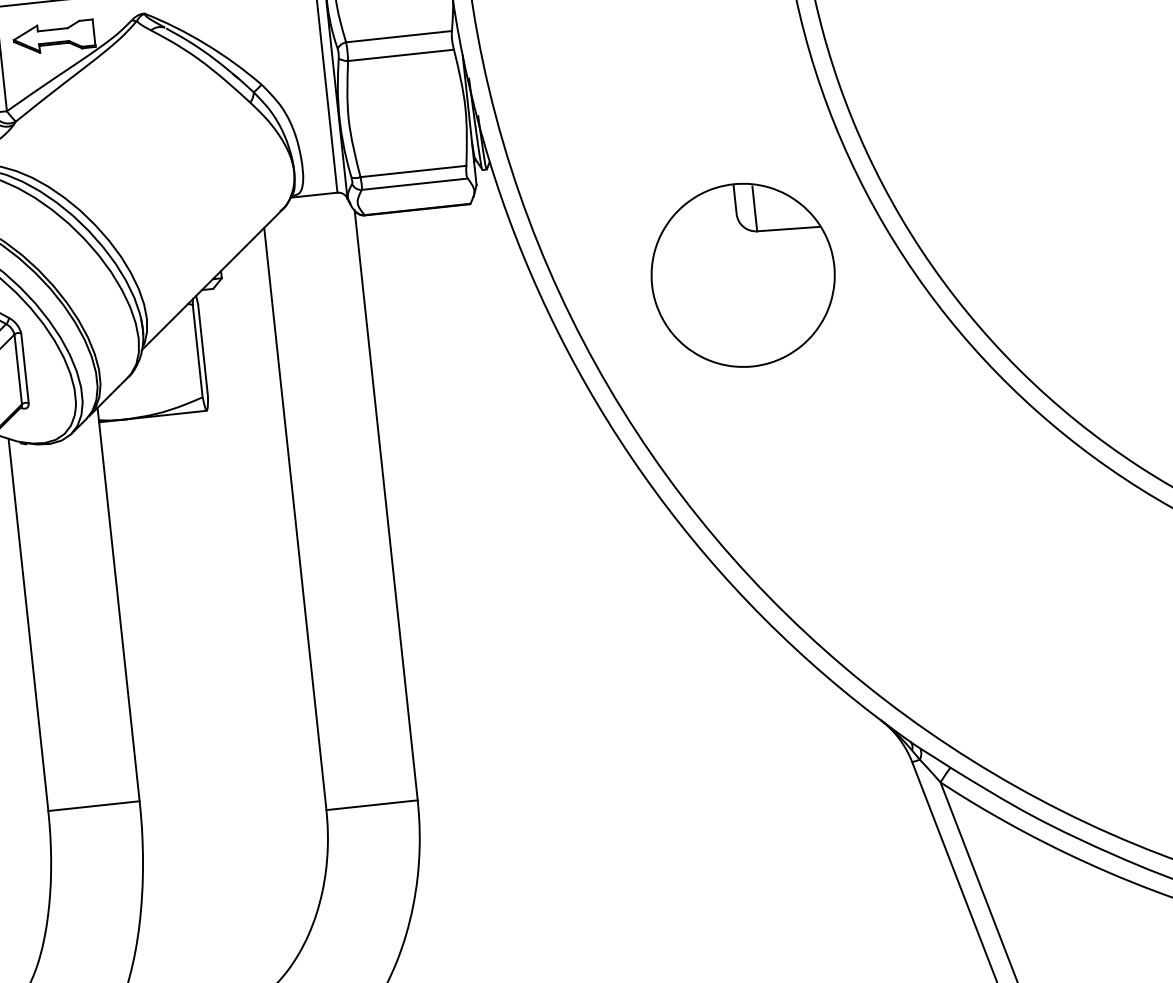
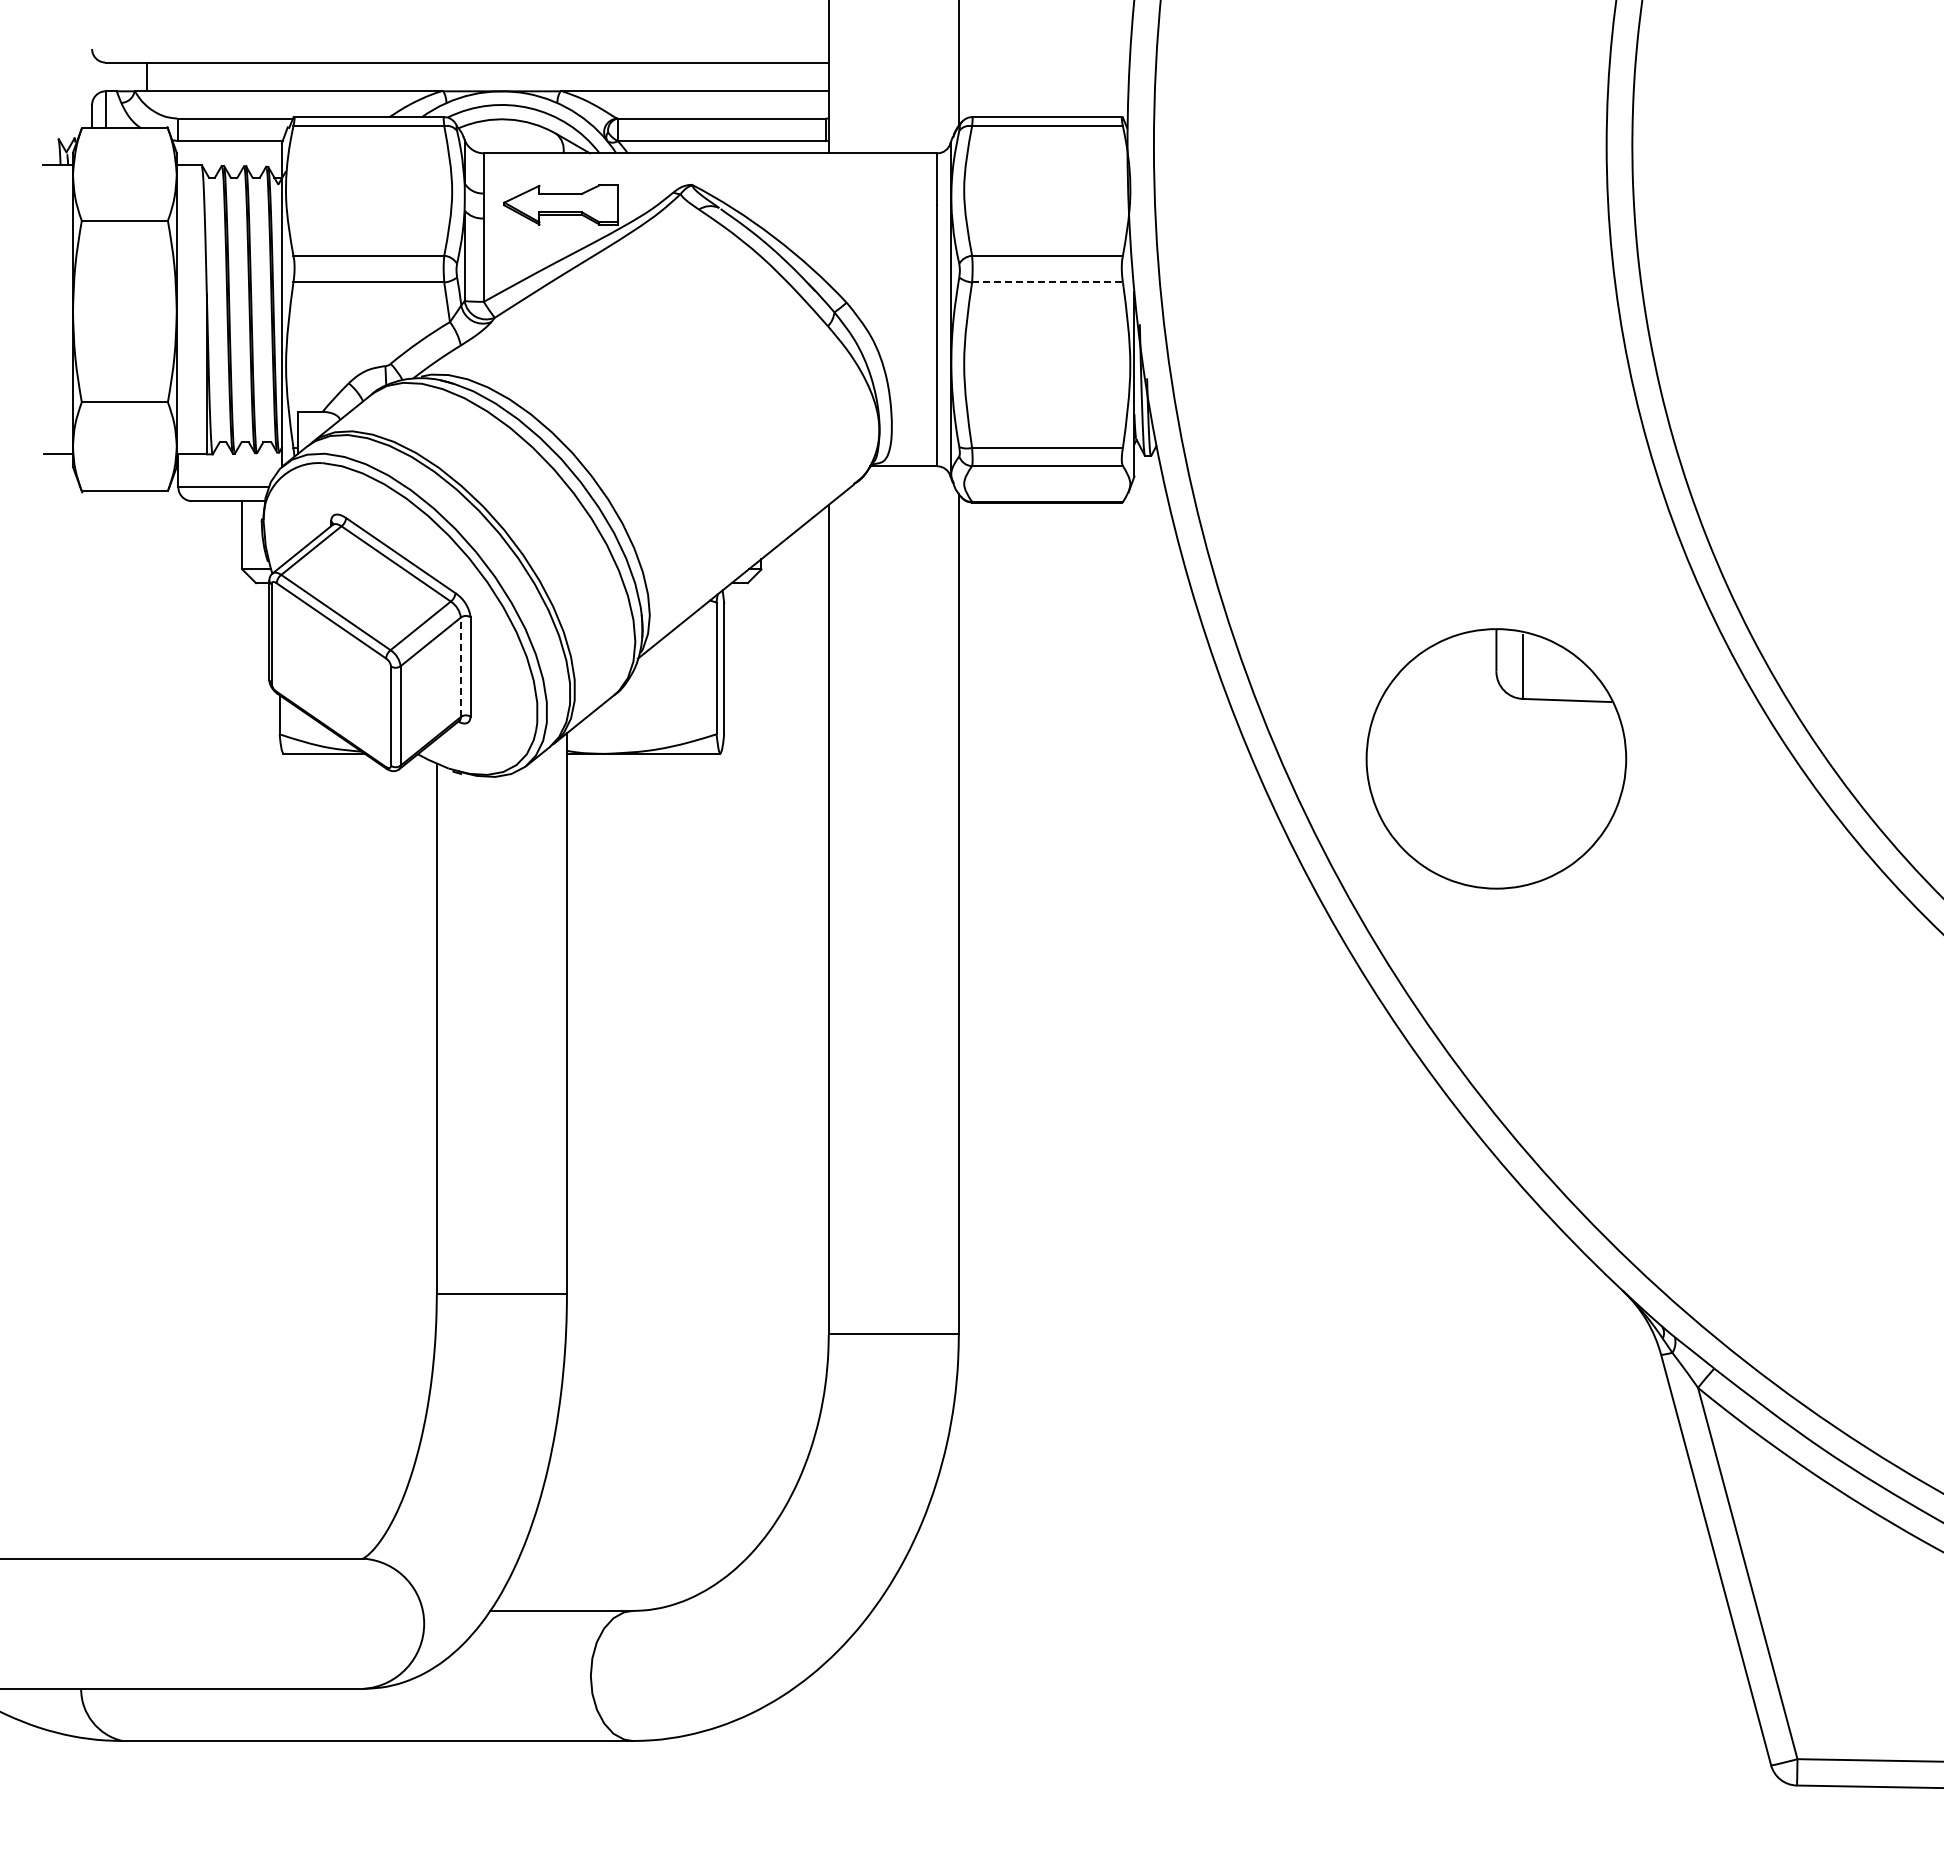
line: (401, 55) -> (1048, 282), solid -> dashed
part: (743, 275) -> (1496, 758), moved
line: (17, 369) -> (460, 667), solid -> dashed

